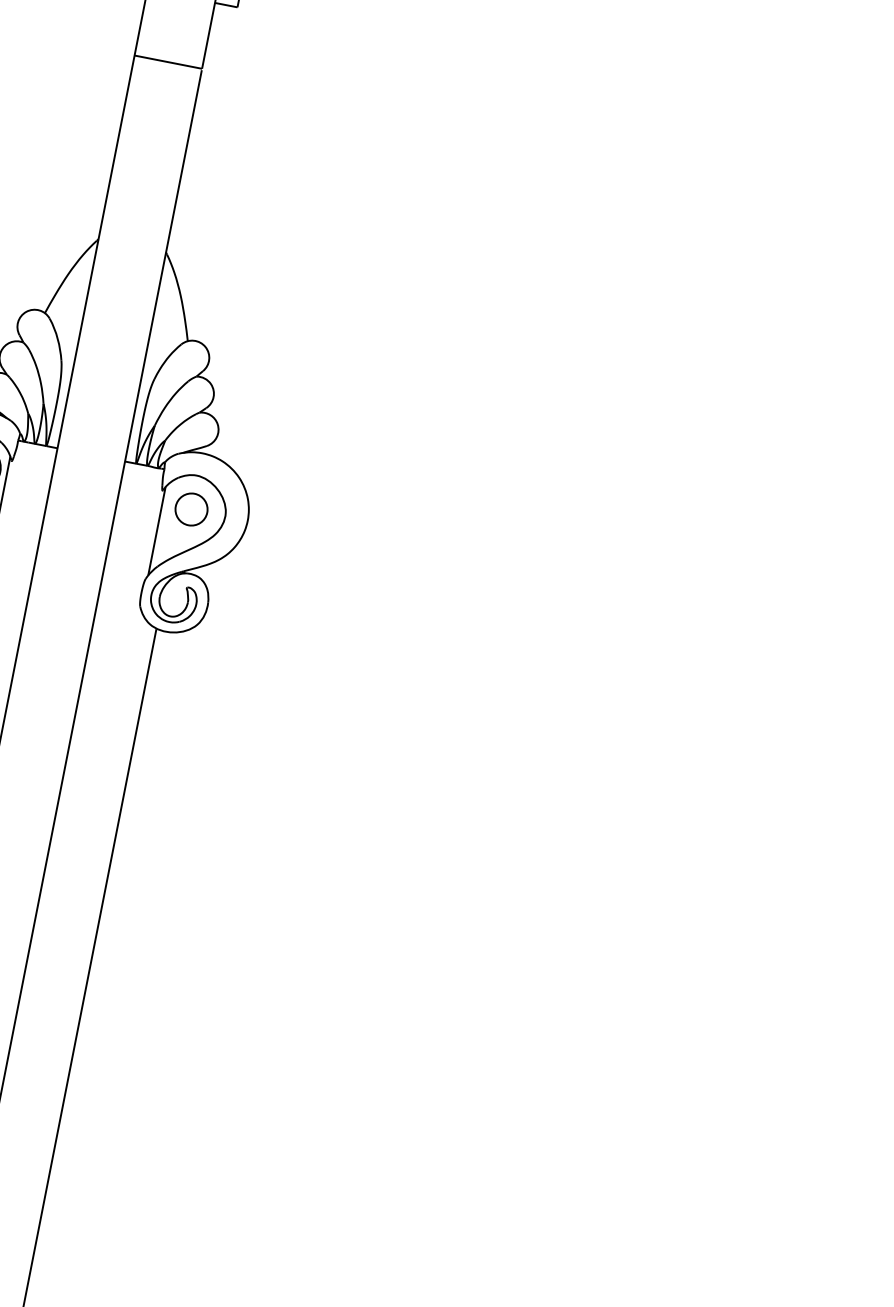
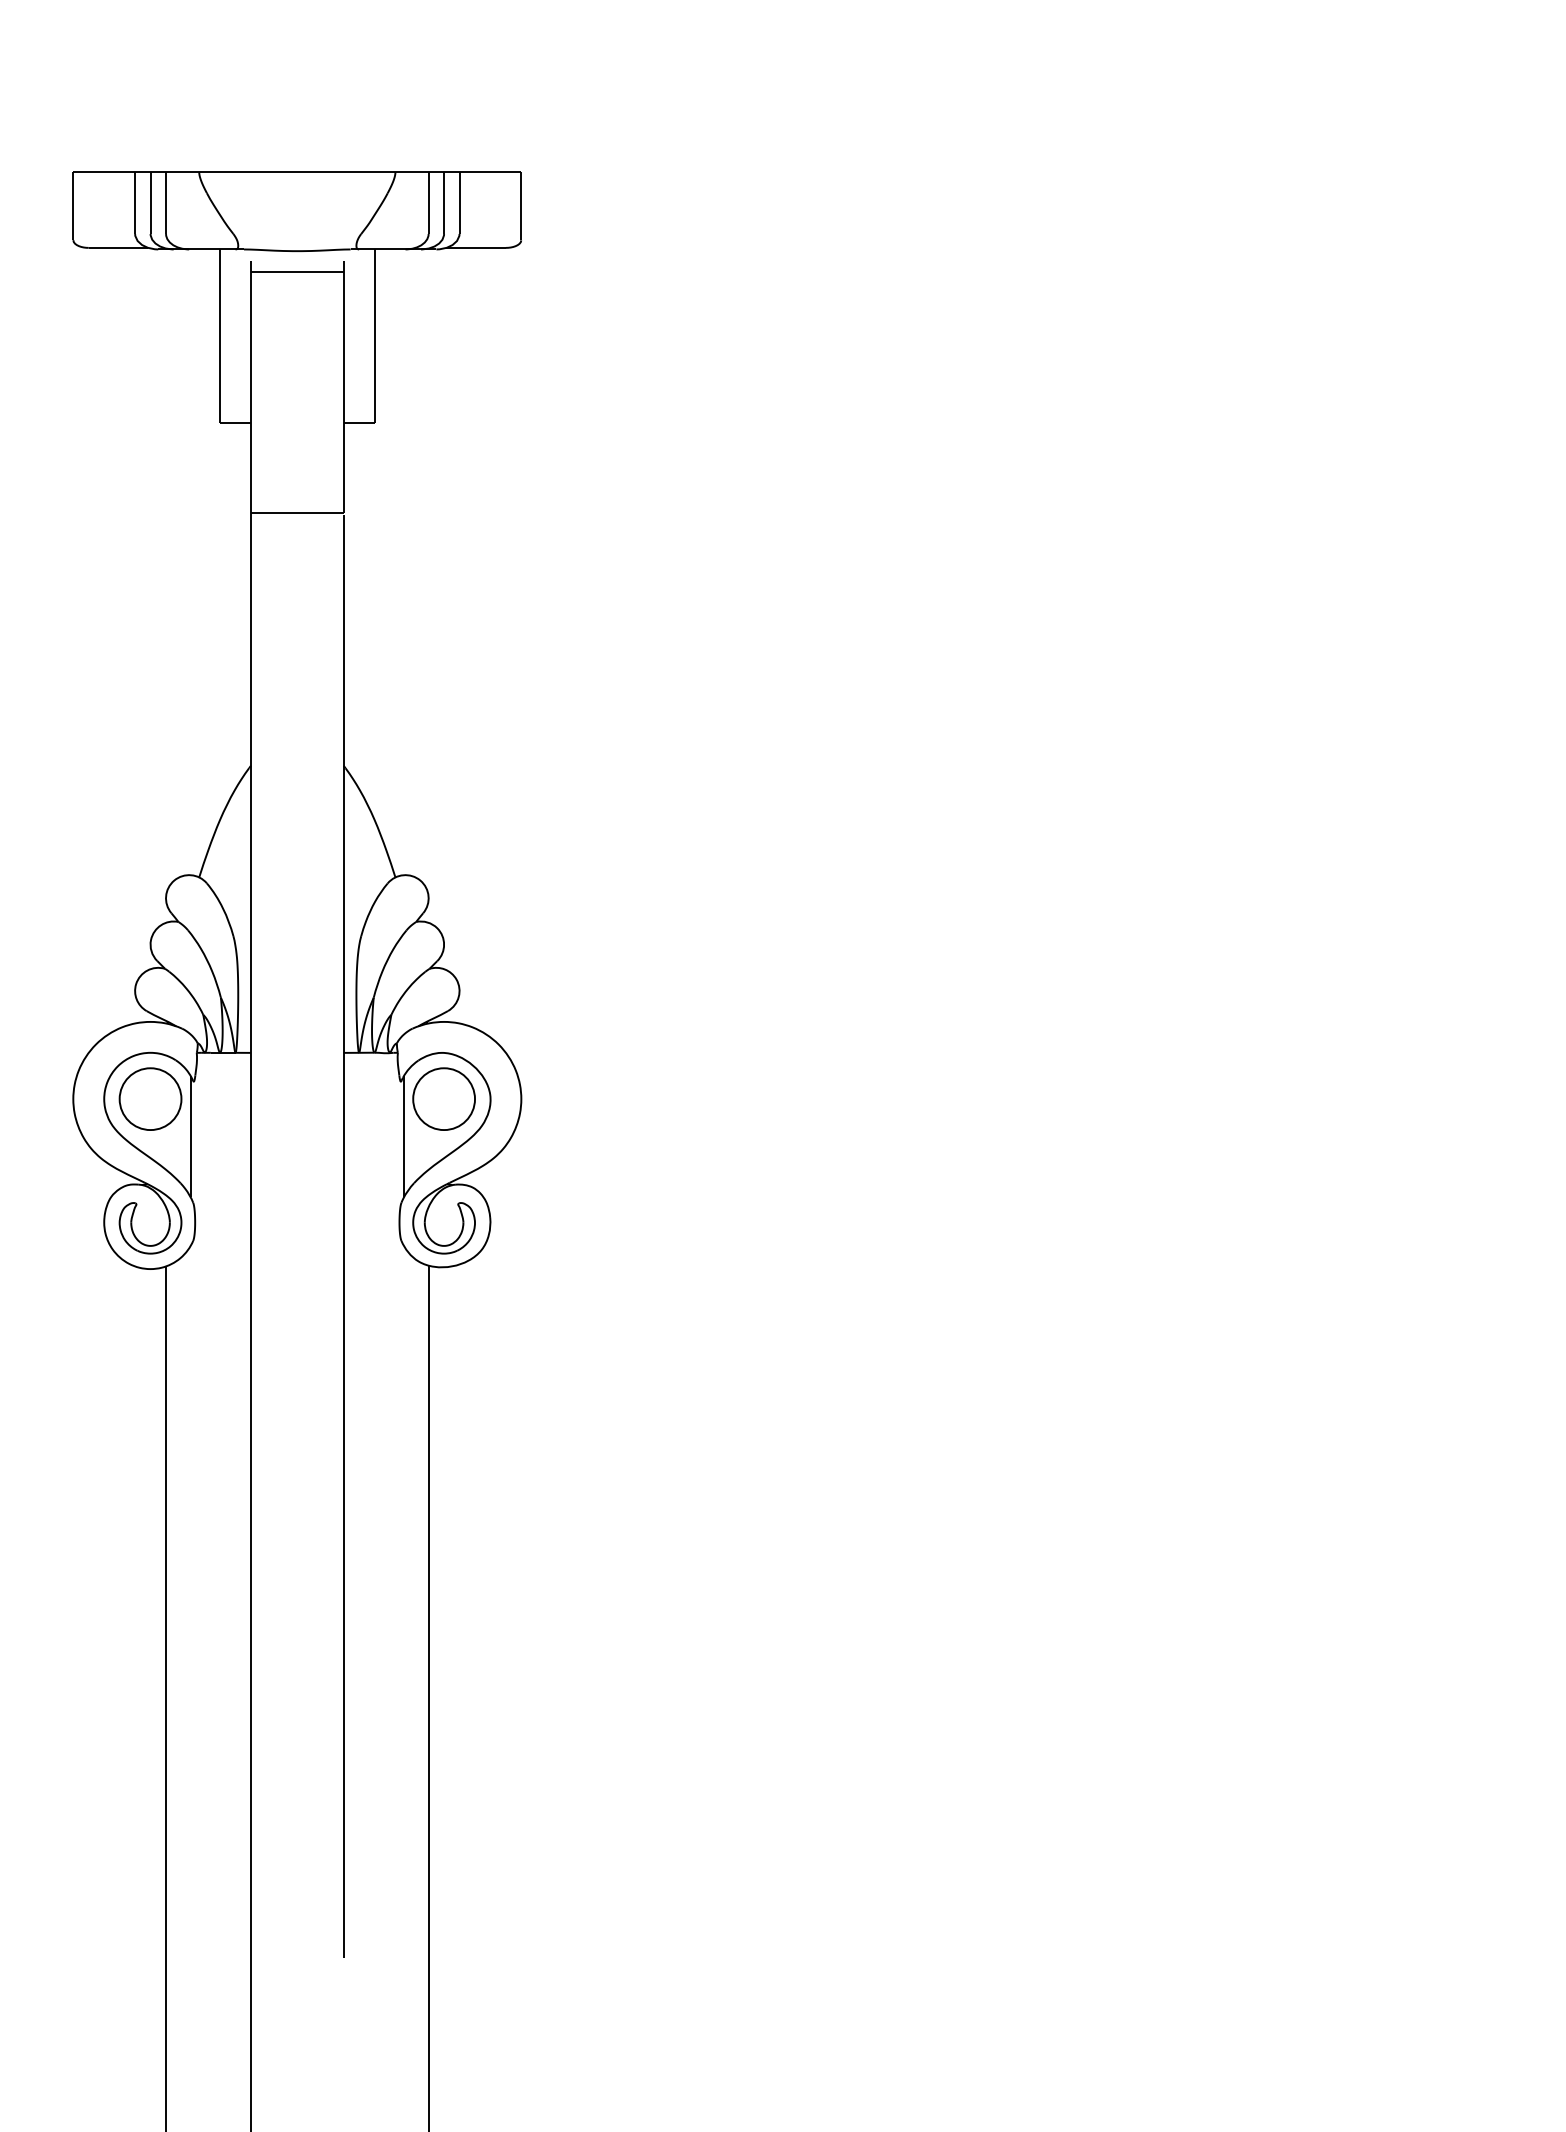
part: (191, 509) -> (443, 1098), size x1.43

